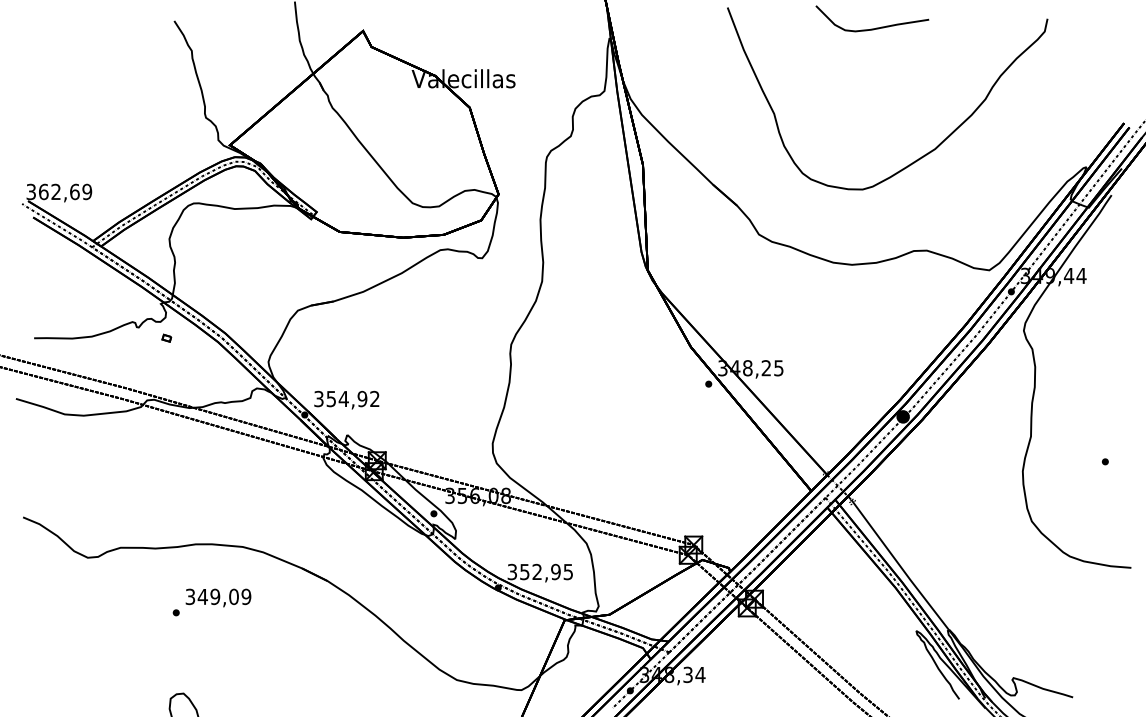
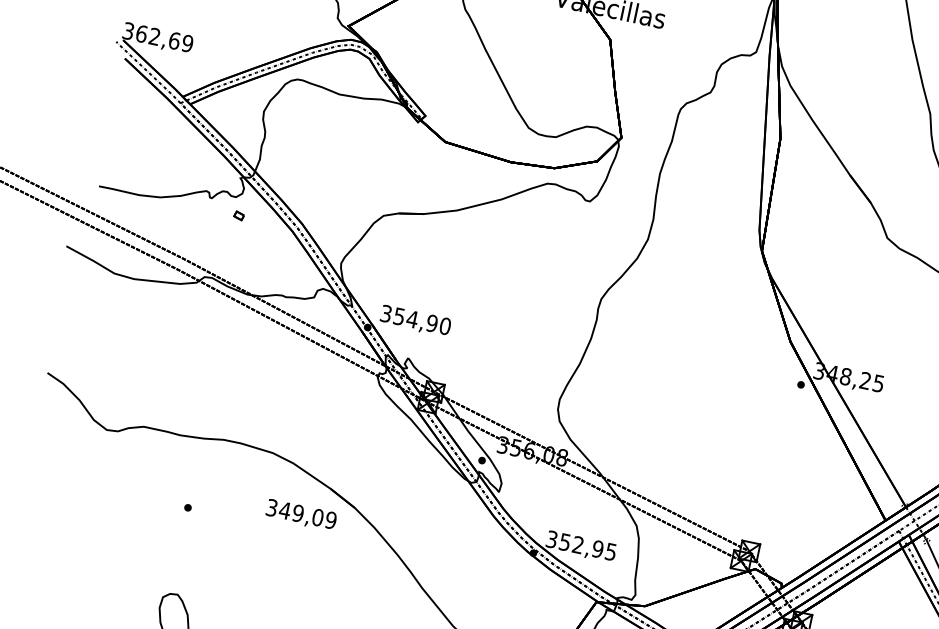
text: (374, 399) -> (444, 326), 354,92 -> 354,90
text: (218, 597) -> (301, 514), moved

